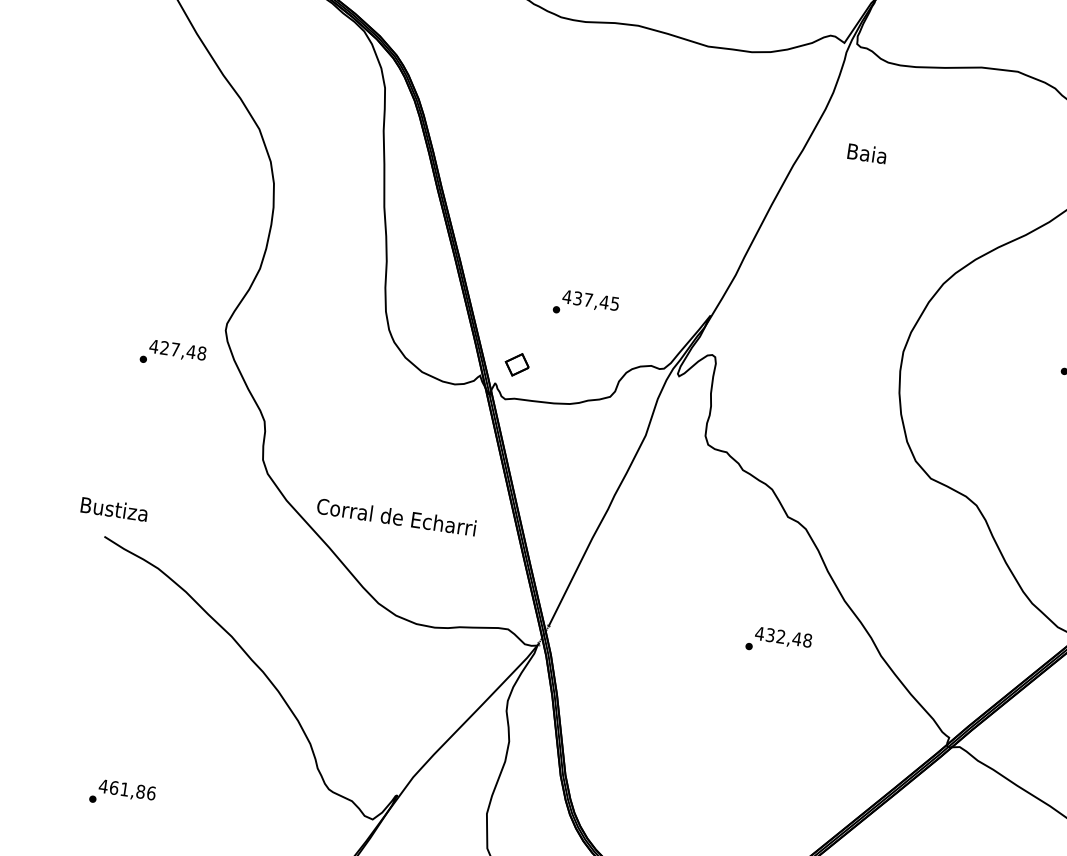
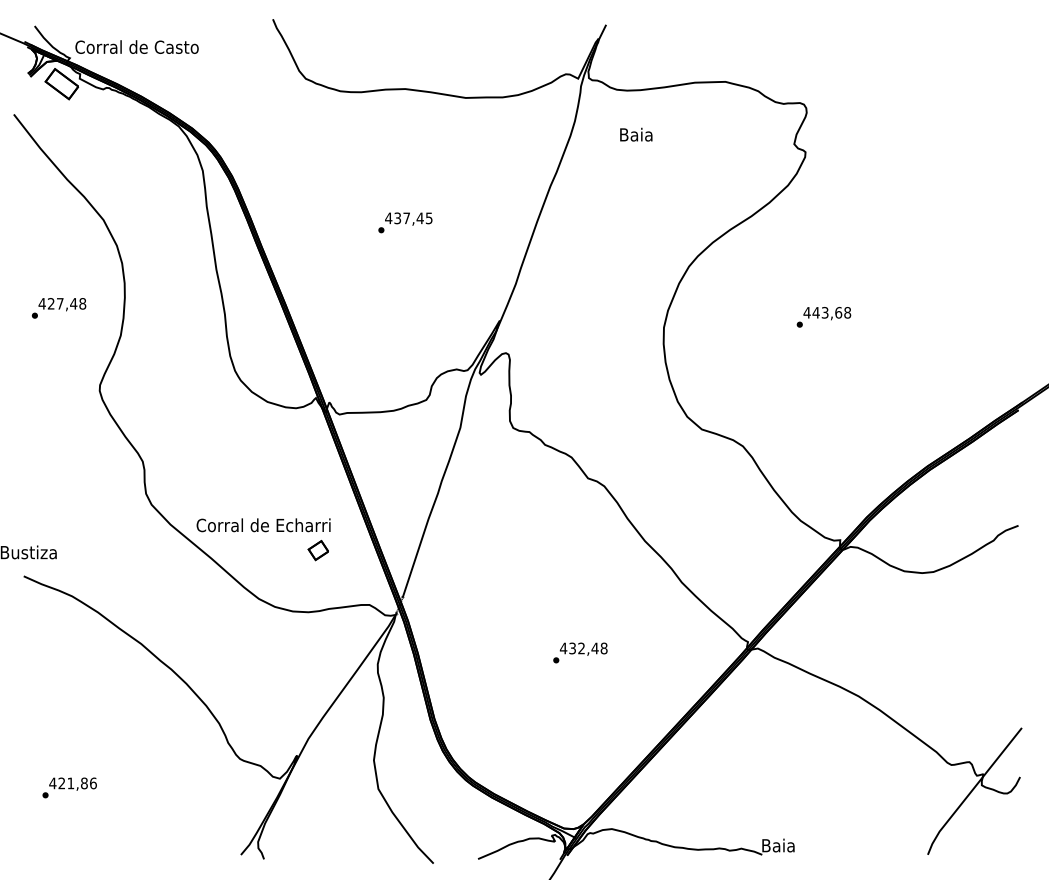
text: (867, 153) -> (636, 134), moved
text: (586, 304) -> (405, 222), moved
text: (172, 354) -> (58, 308), moved
part: (516, 364) -> (317, 550), moved
text: (779, 641) -> (580, 652), moved
text: (113, 787) -> (61, 783), 461,86 -> 421,86

